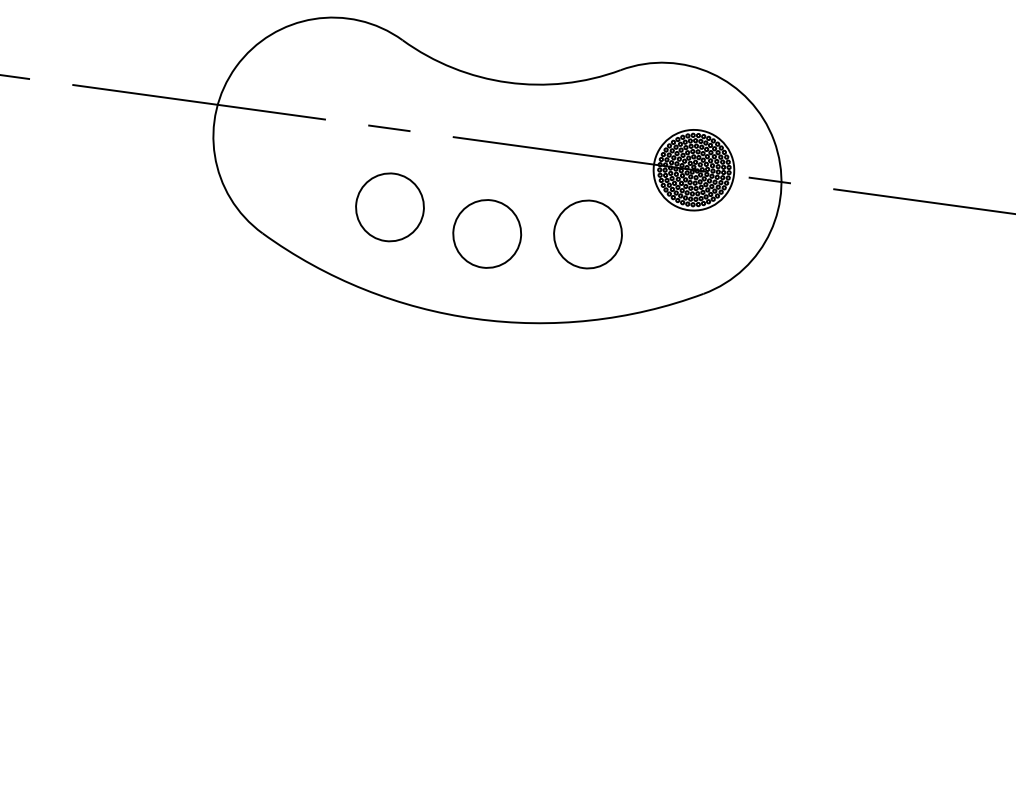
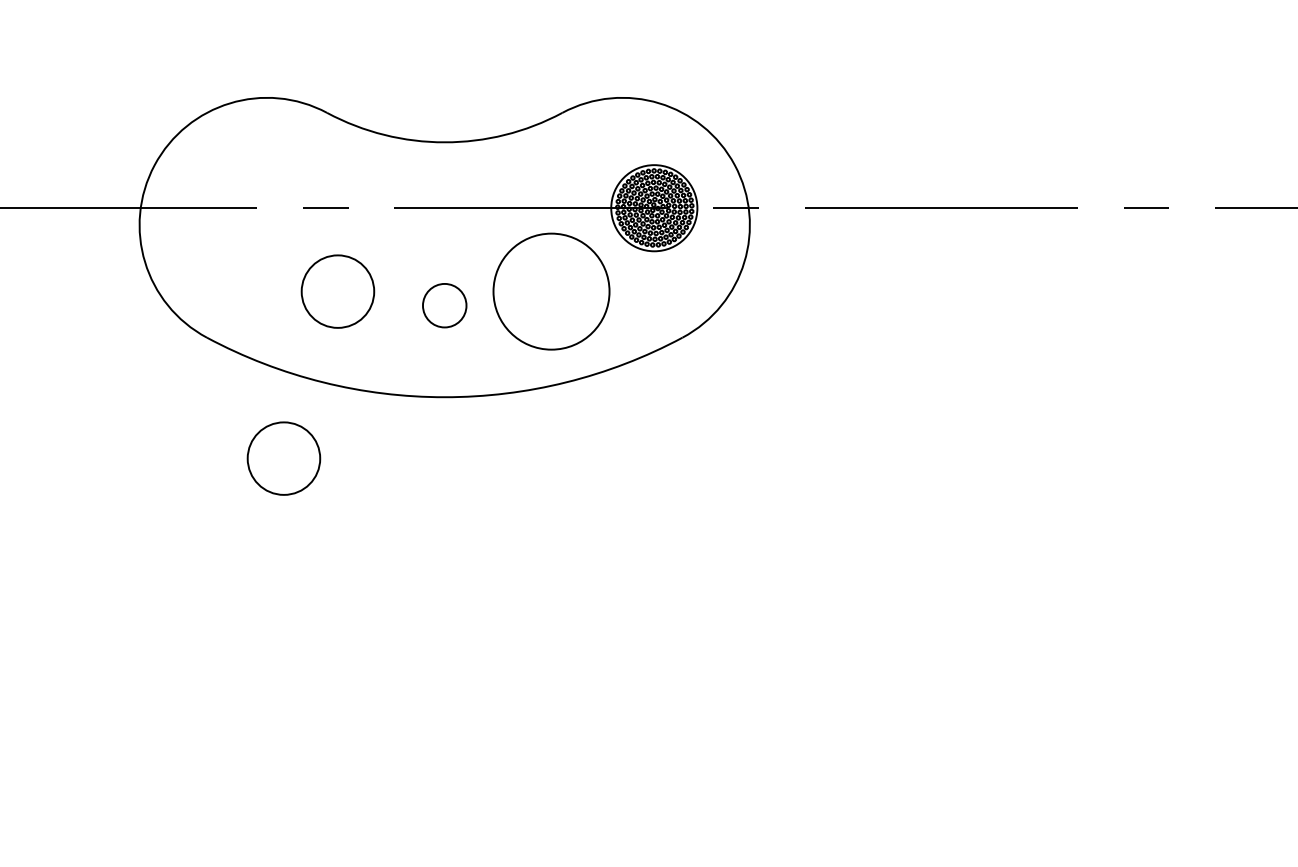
circle: (487, 233) -> (444, 305), size x0.6
circle: (588, 234) -> (551, 291), size x1.6
circle: (318, 355) -> (283, 458), added

